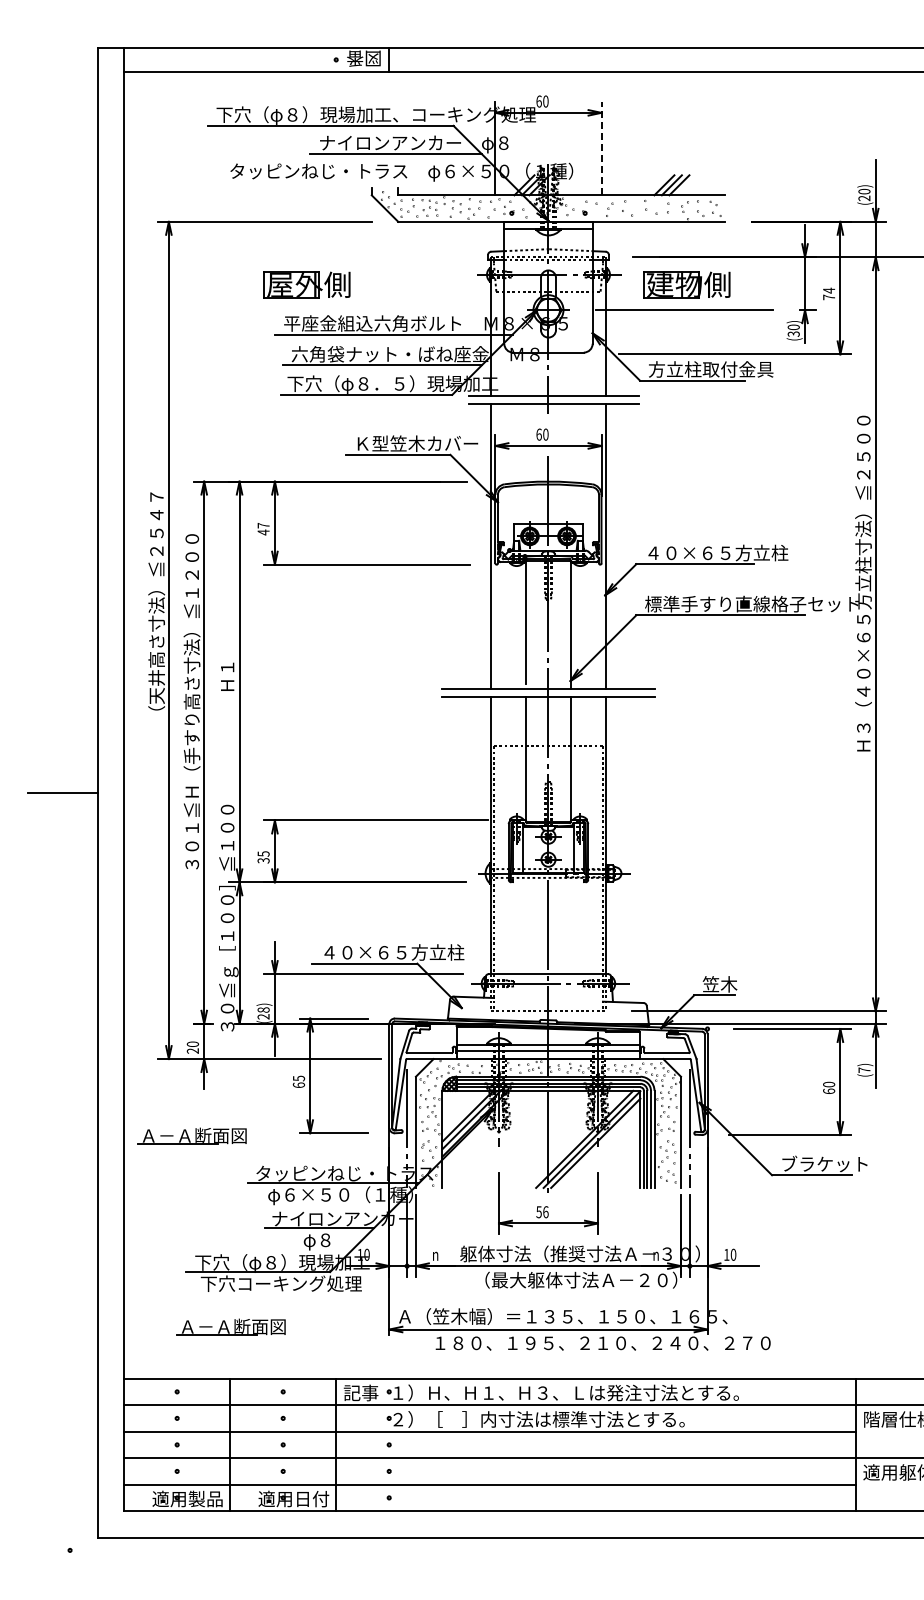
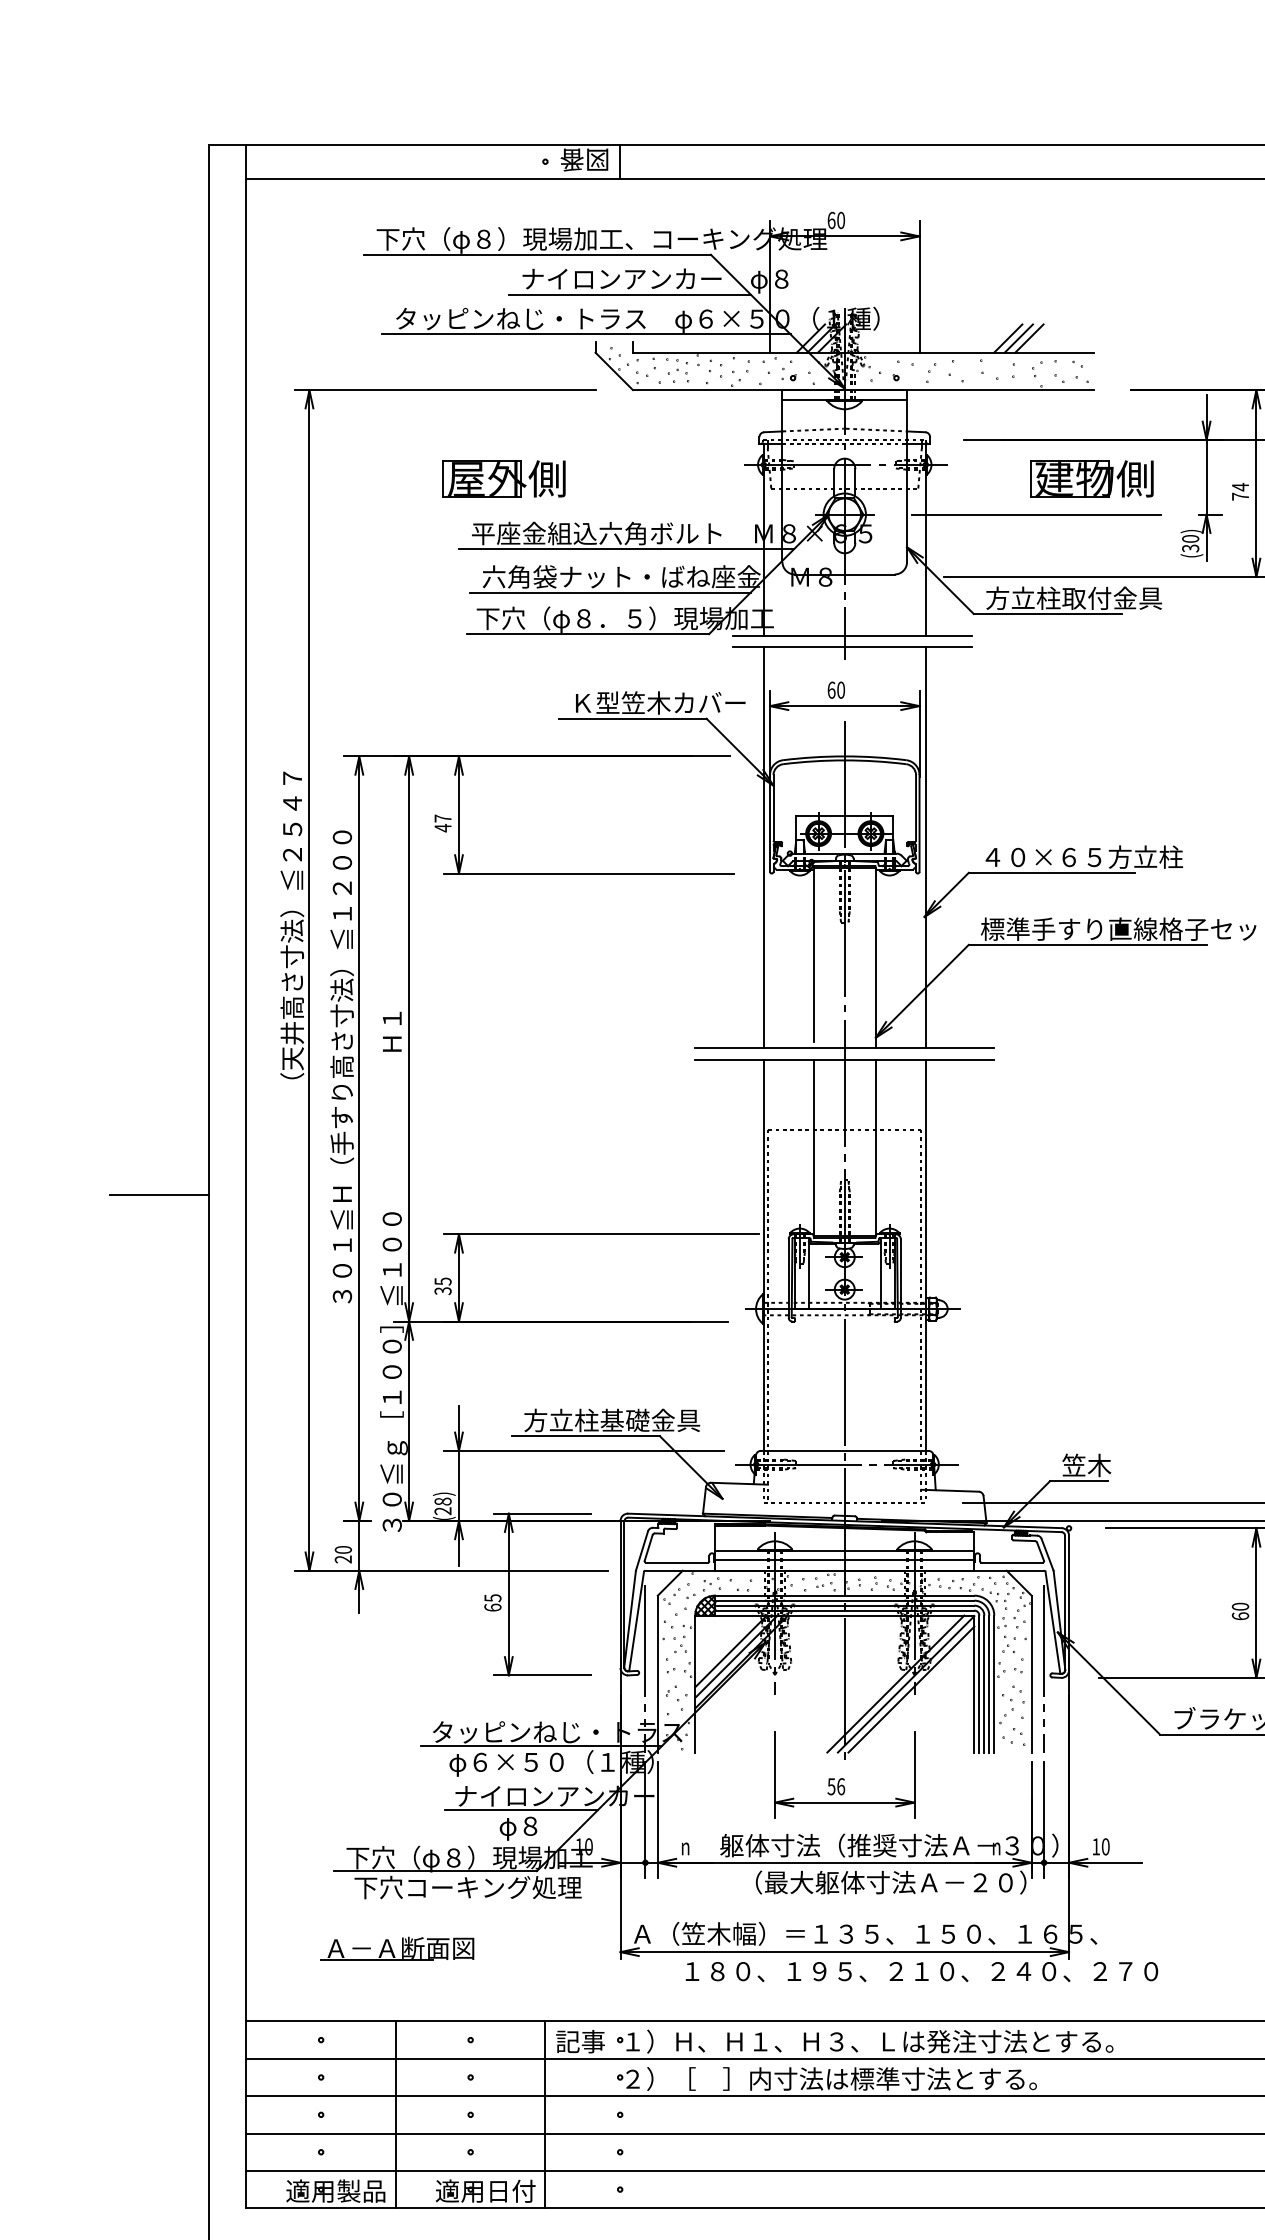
line: (601, 148) -> (919, 286), dashed -> solid
line: (365, 182) -> (586, 334), added
part: (686, 284) -> (1091, 478), moved
text: (392, 952) -> (624, 1420), ４０×６５方立柱 -> 方立柱基礎金具
part: (191, 1135) -> (341, 1678), removed

